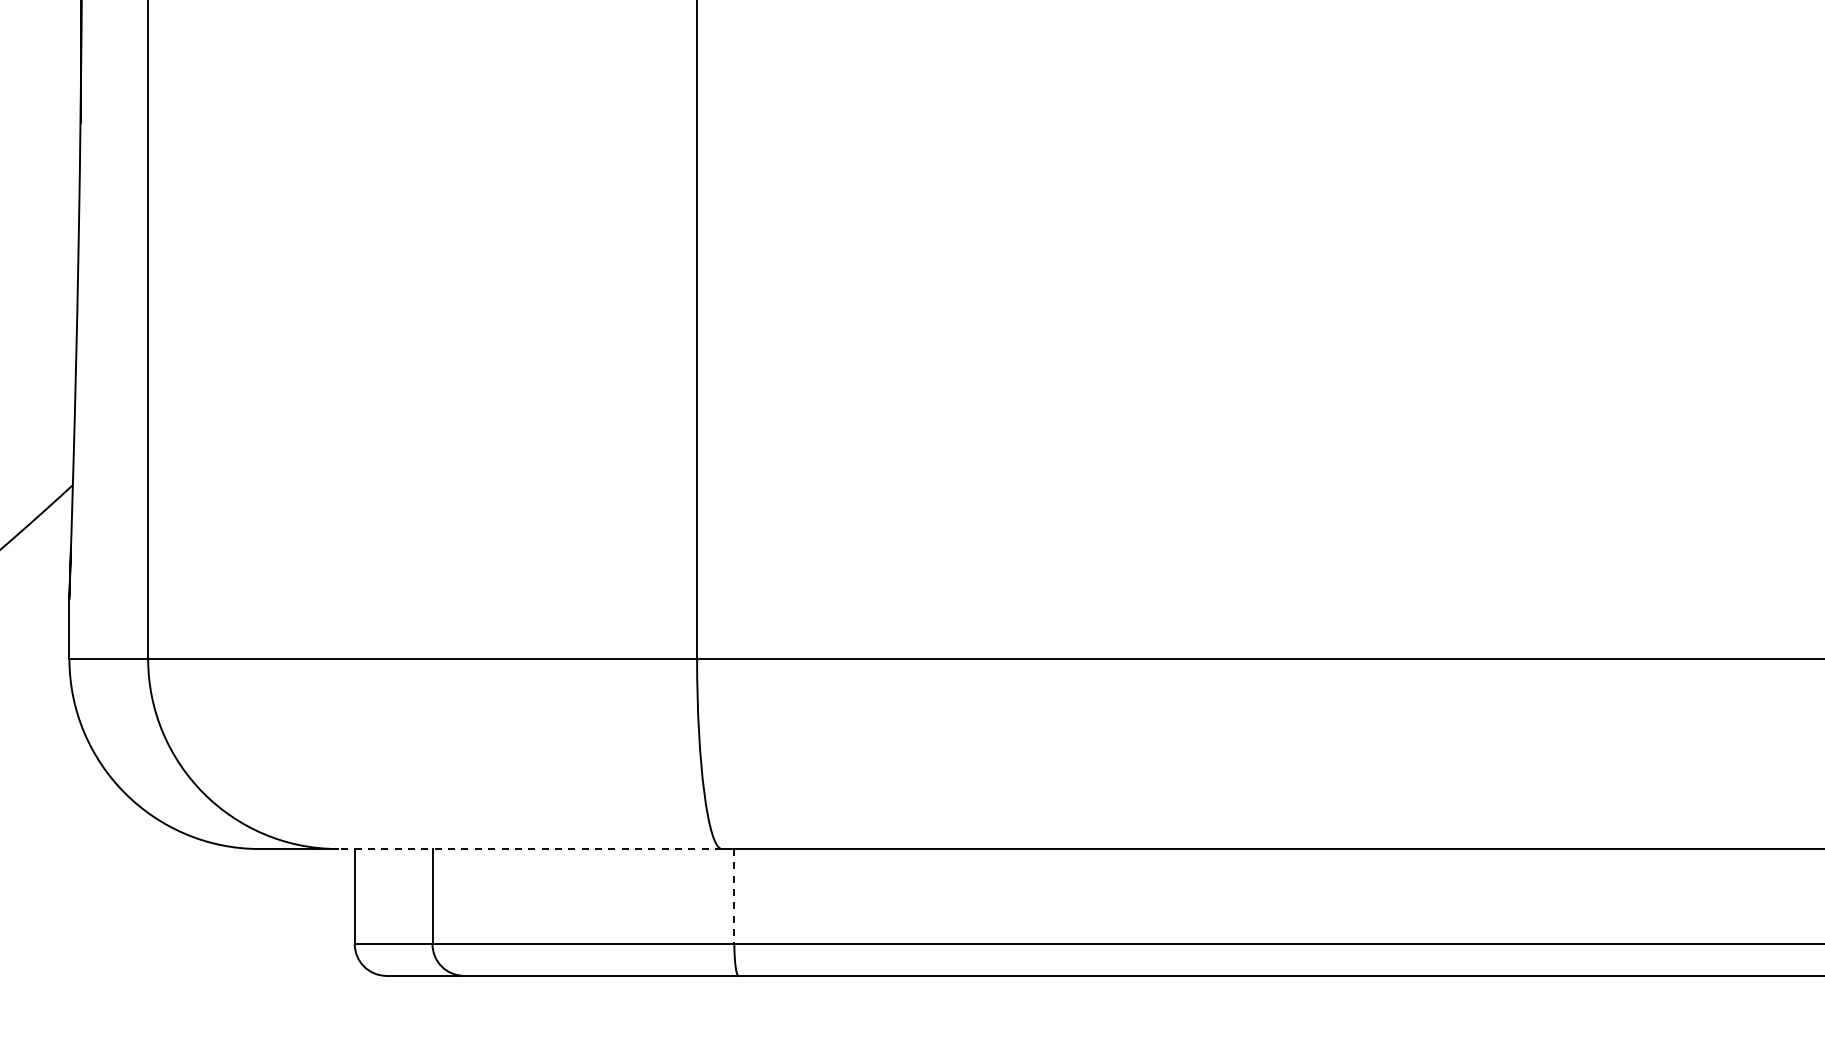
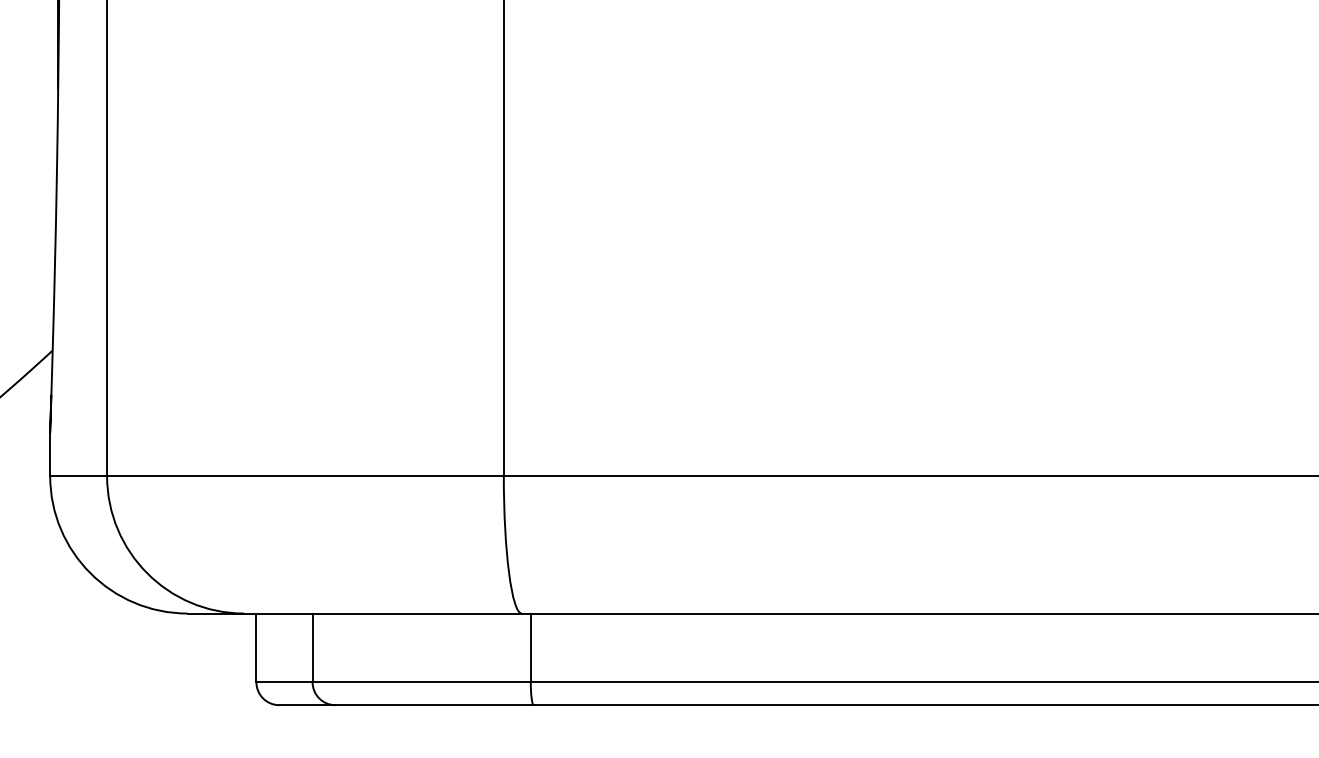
line: (529, 849) -> (382, 613), dashed -> solid
line: (734, 896) -> (530, 647), dashed -> solid

